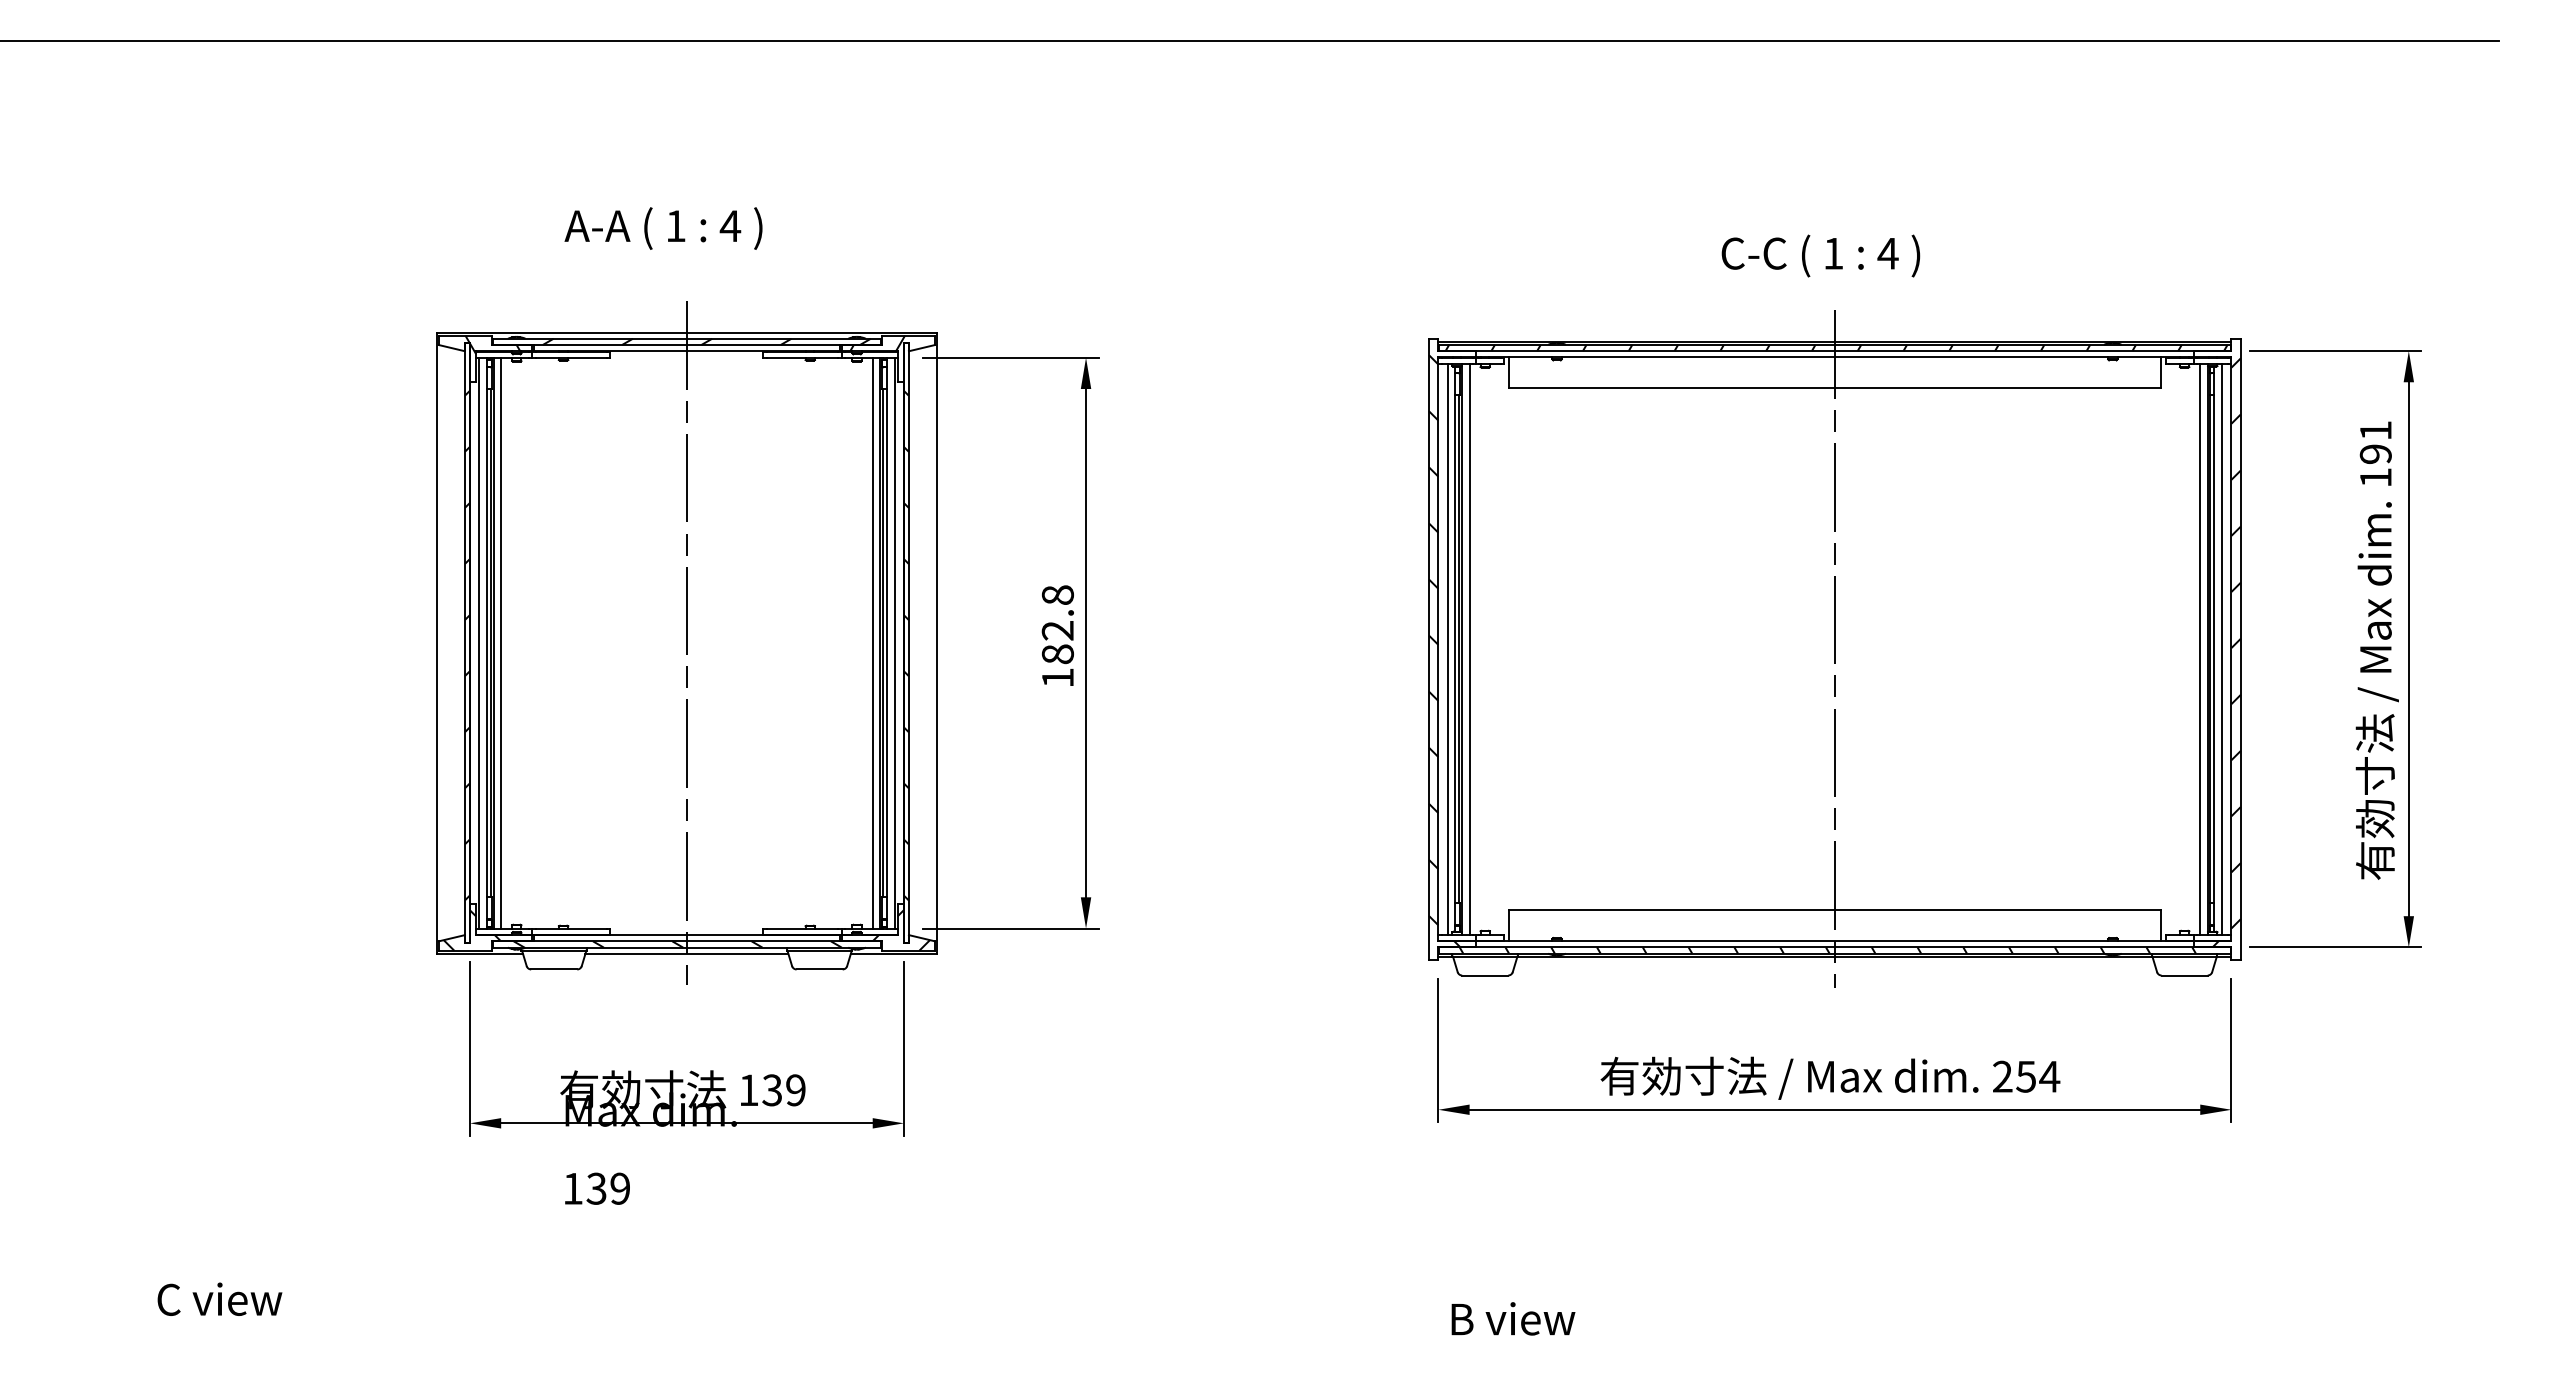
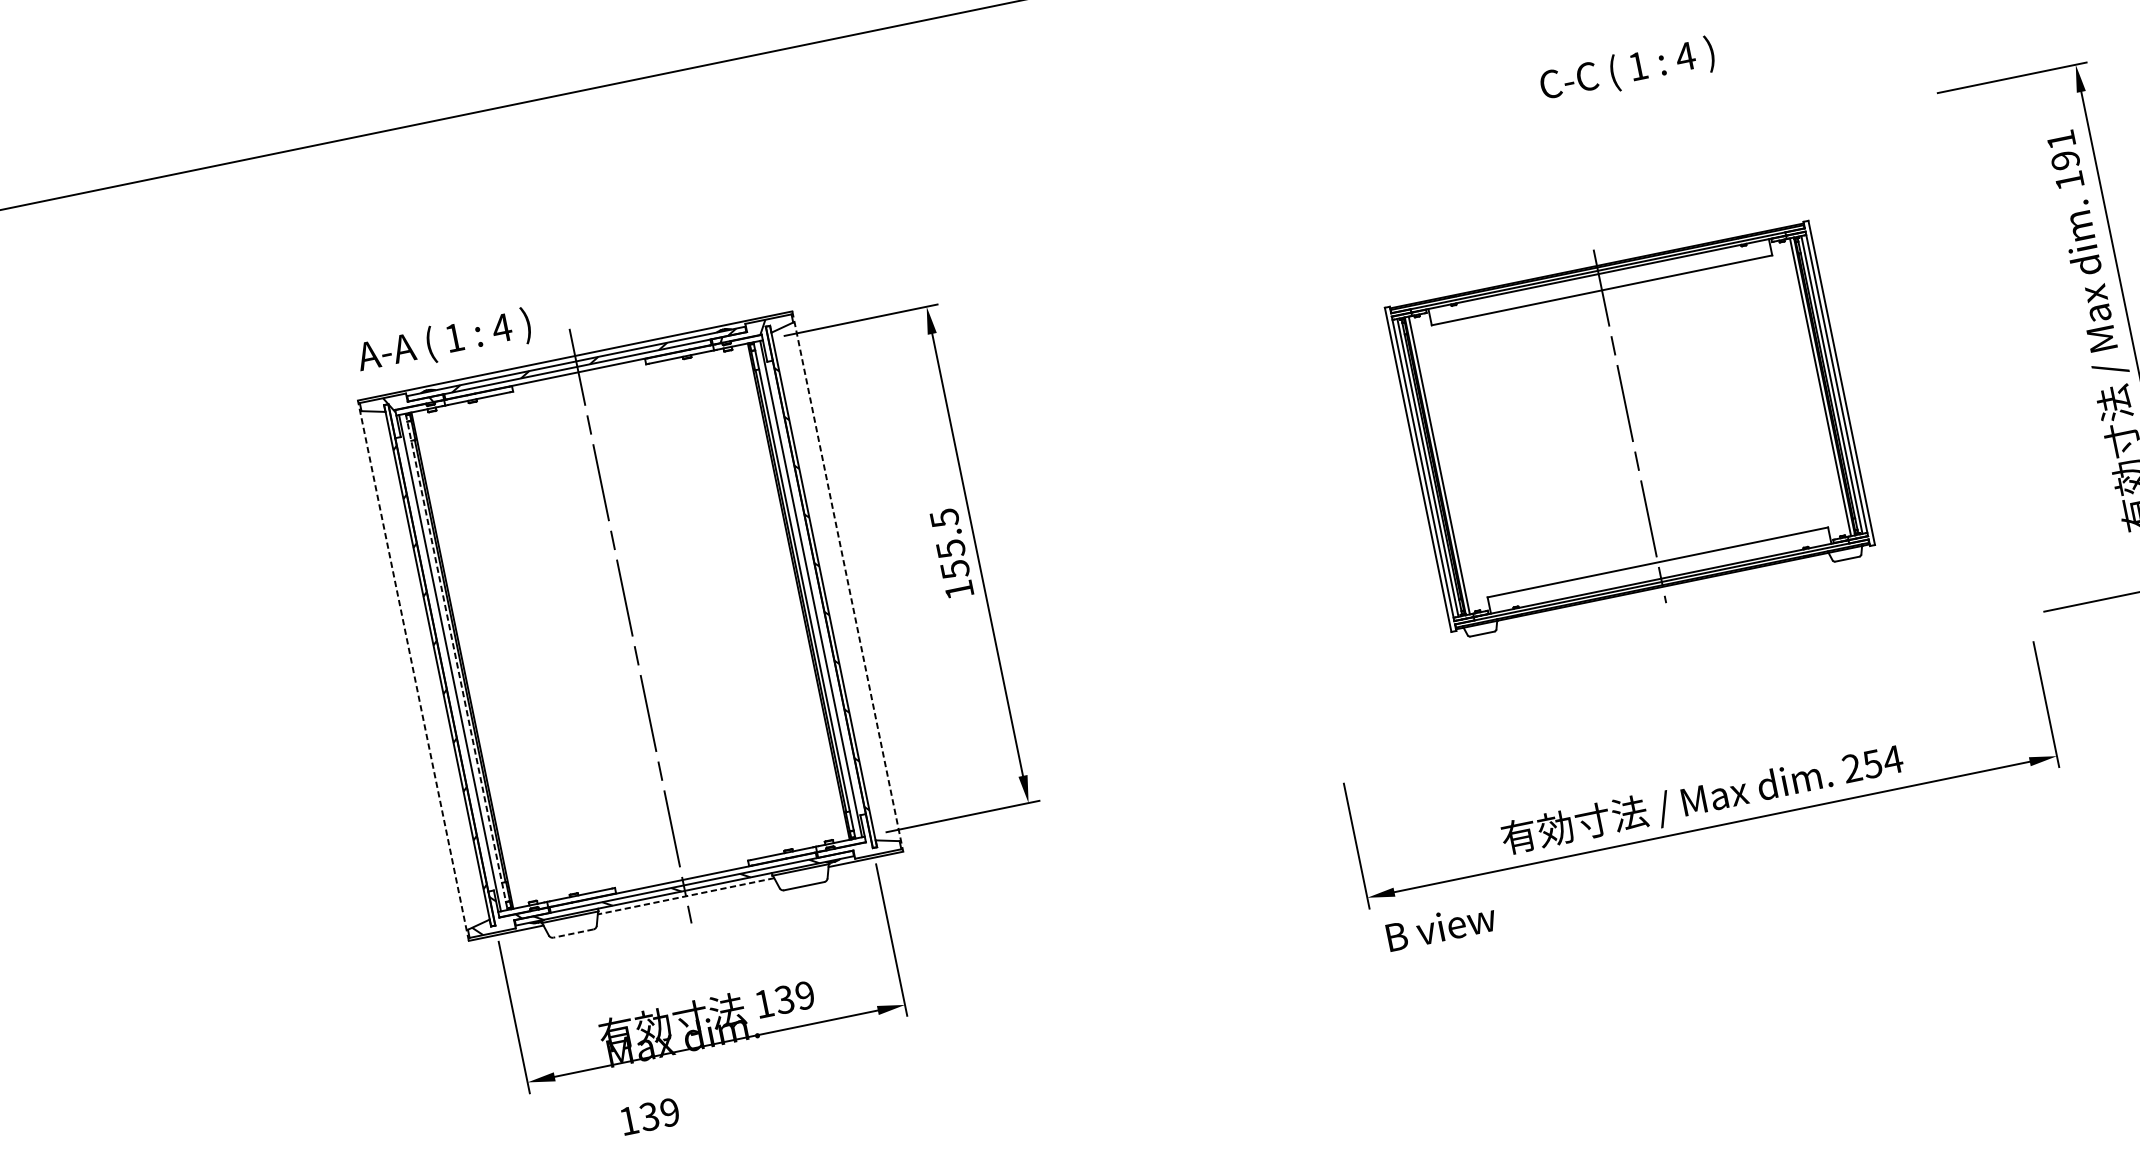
text: (663, 228) -> (444, 342), moved
text: (1820, 255) -> (1627, 70), moved
text: (1057, 624) -> (949, 543), 182.8 -> 155.5
line: (501, 642) -> (469, 658), removed
line: (872, 642) -> (791, 592), removed
line: (437, 643) -> (413, 670), solid -> dashed
line: (486, 643) -> (456, 662), solid -> dashed
line: (936, 643) -> (847, 581), solid -> dashed
part: (1834, 648) -> (1629, 425), size x0.6
hatch: (900, 930) -> (867, 837), removed
line: (686, 953) -> (685, 896), solid -> dashed
line: (553, 969) -> (572, 933), solid -> dashed
text: (1513, 1318) -> (1441, 926), moved

